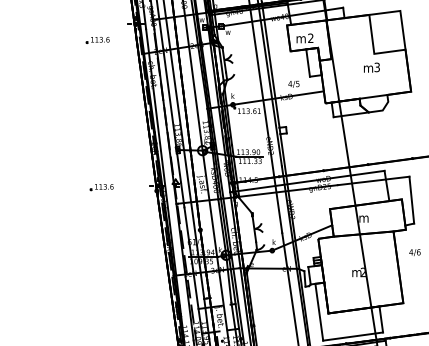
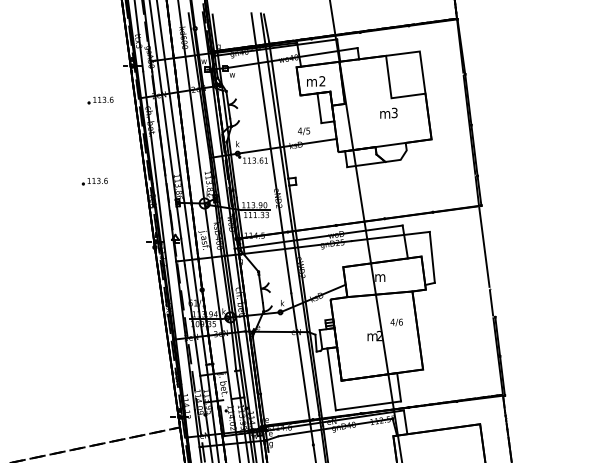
part: (97, 40) -> (100, 100), moved
part: (101, 187) -> (94, 181), moved
text: (414, 252) -> (396, 322), moved

